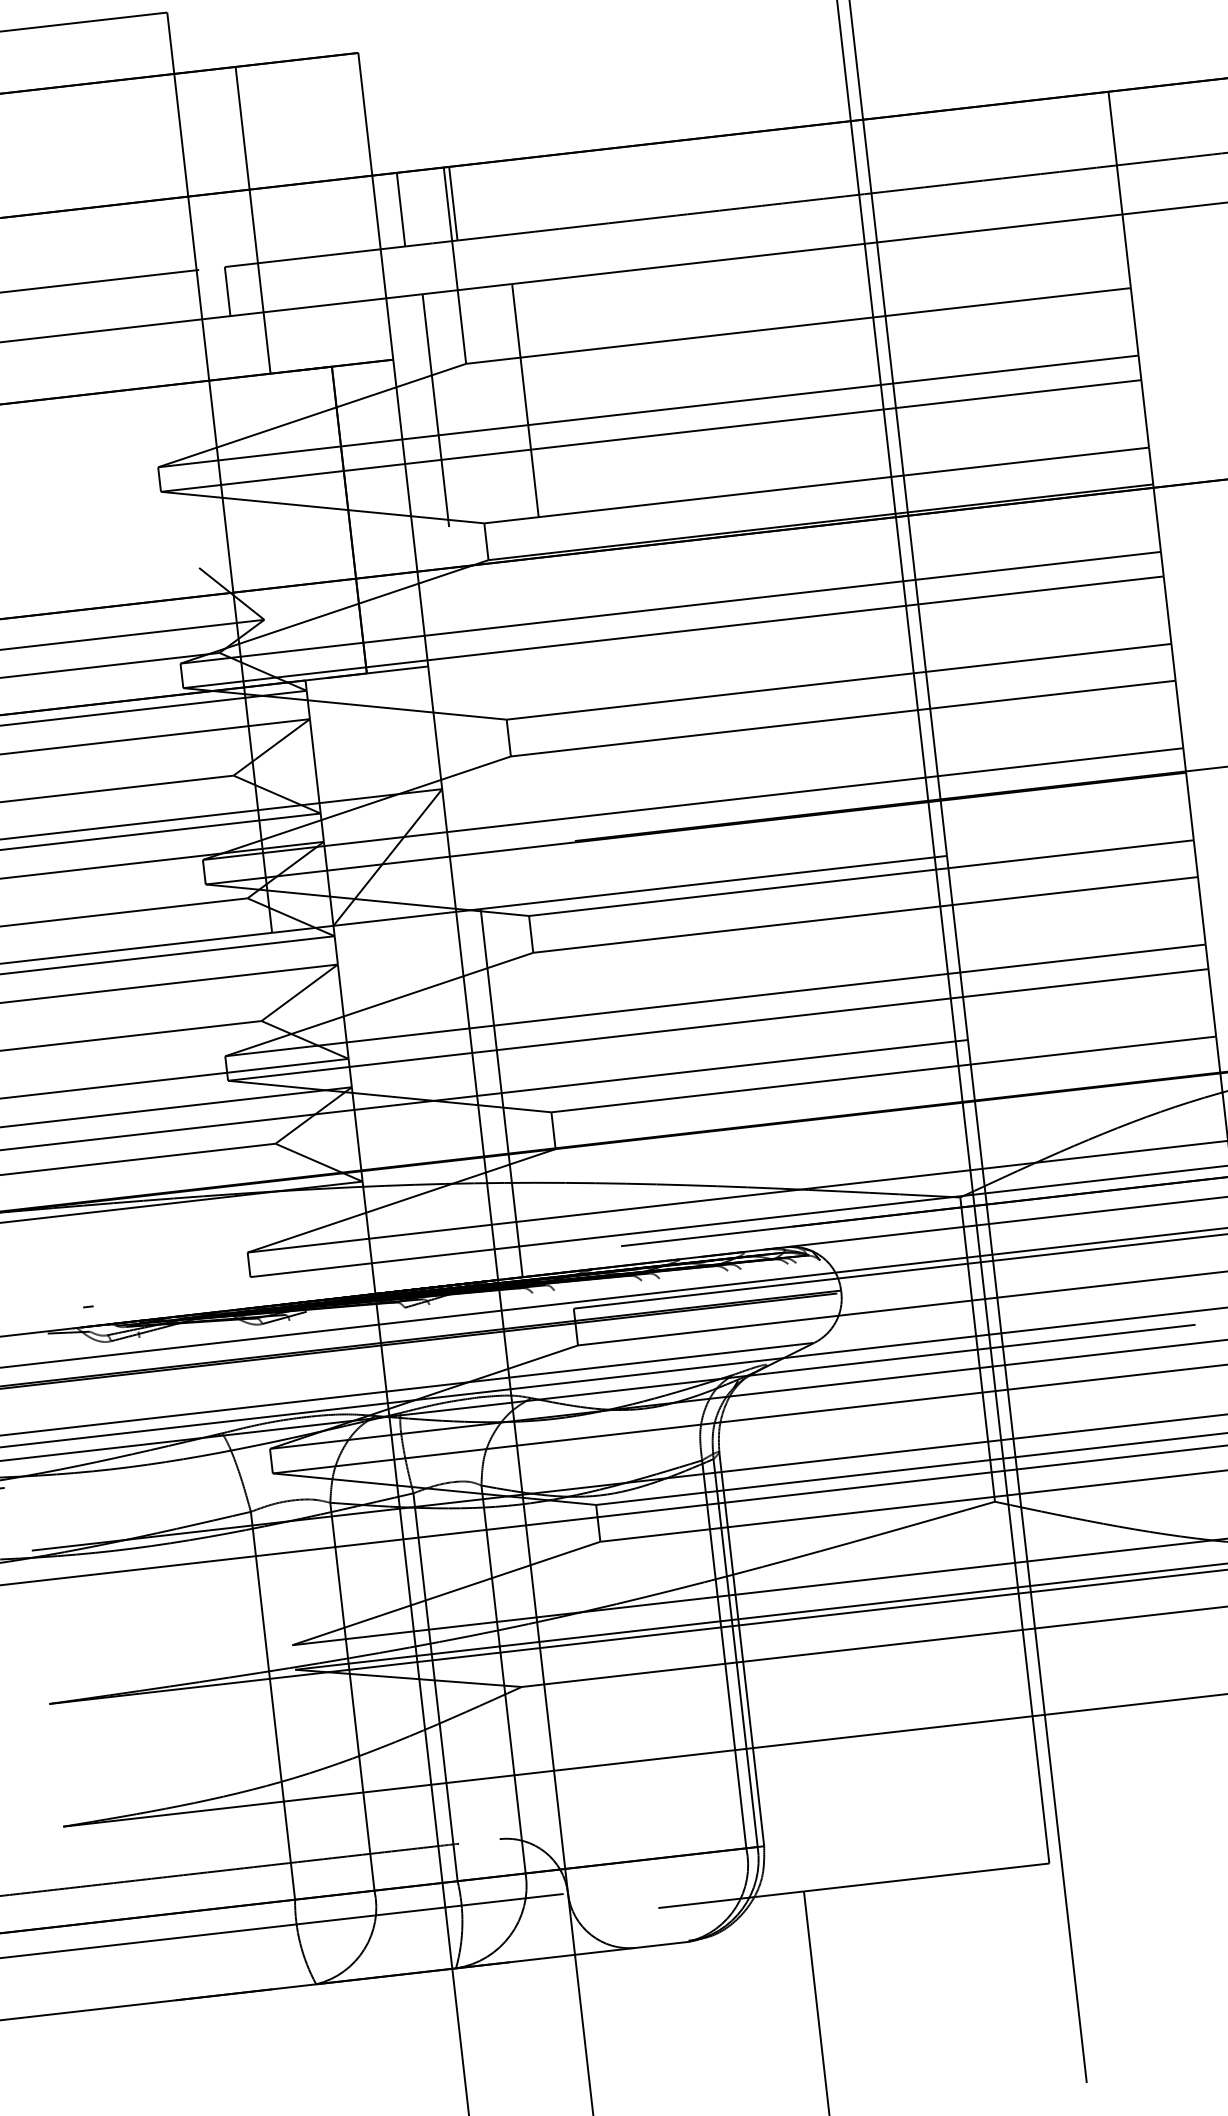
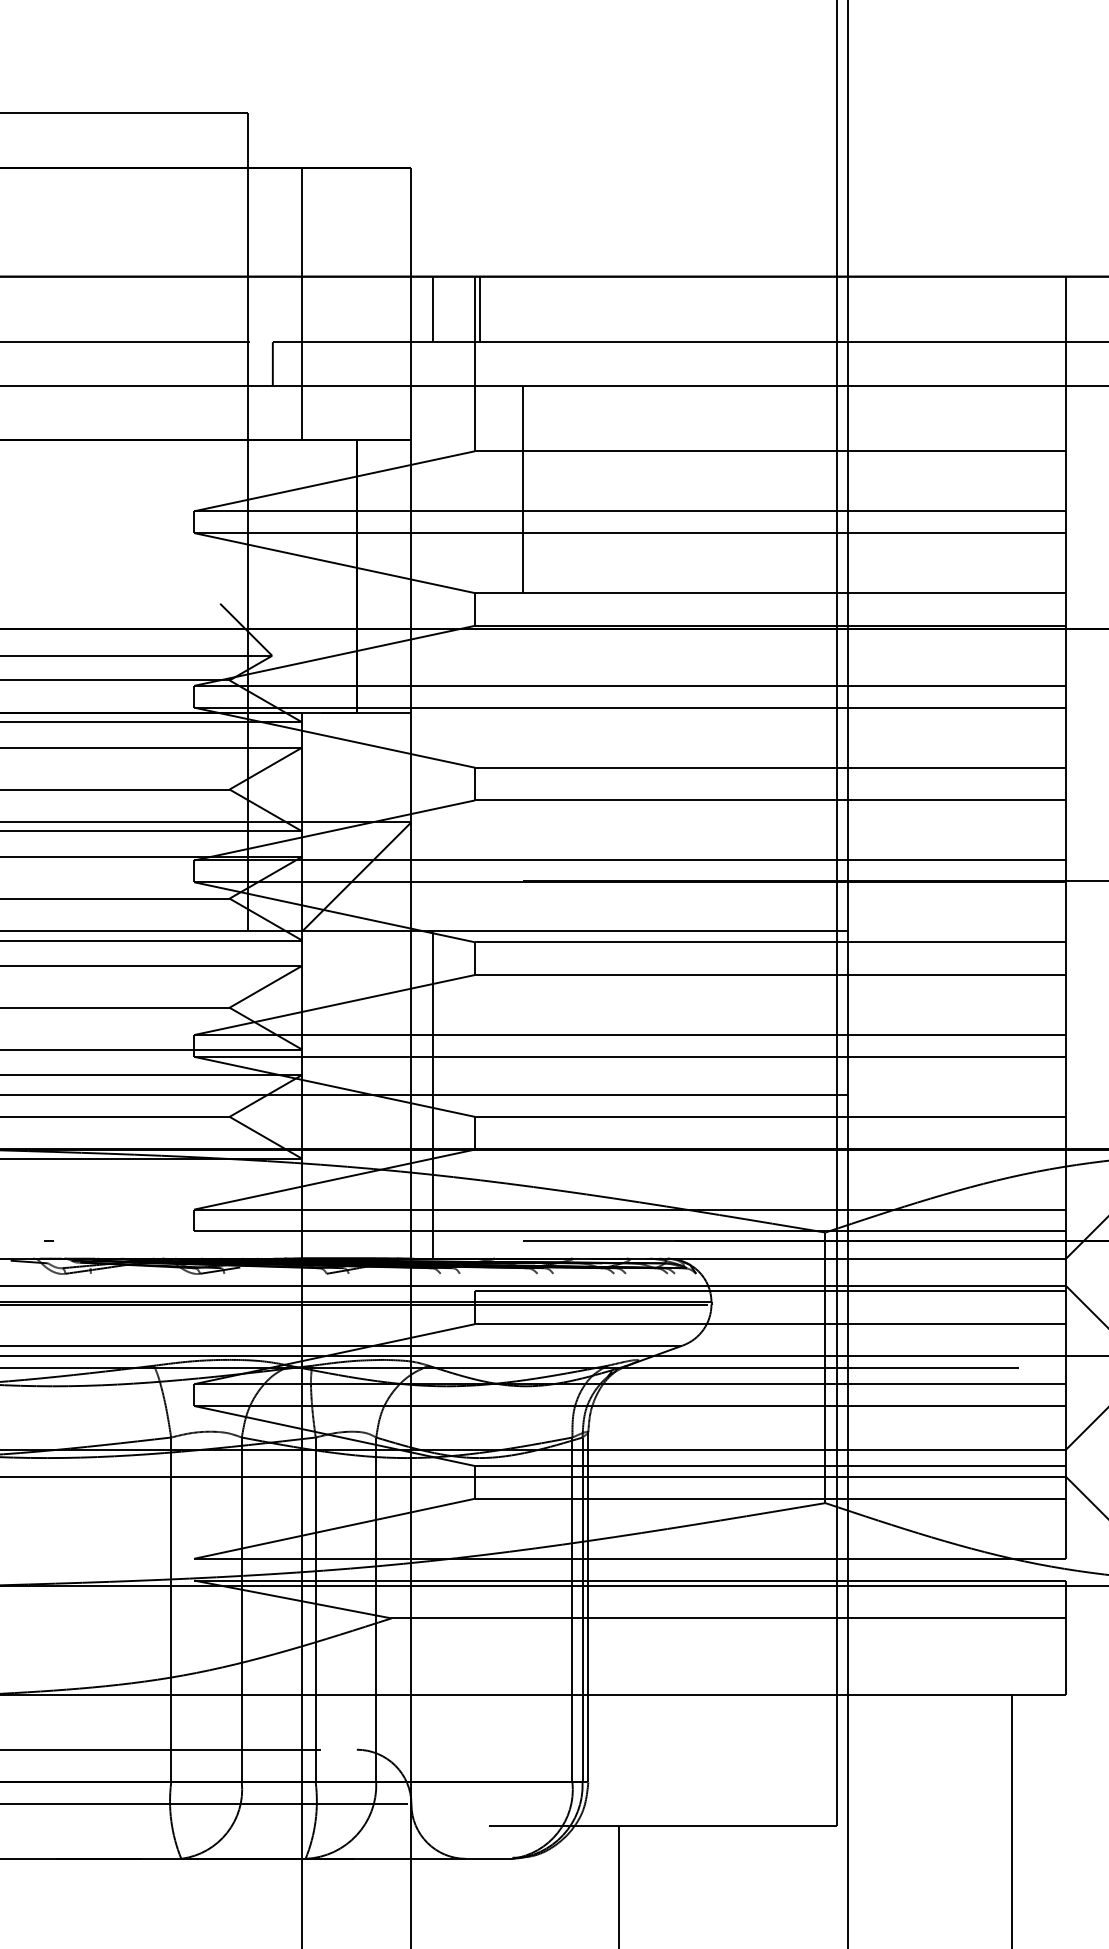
line: (435, 409) -> (443, 488), removed

